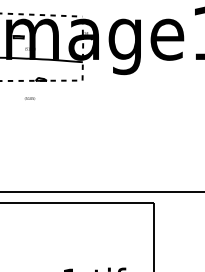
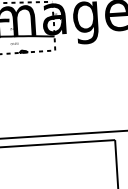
text: (29, 98) -> (14, 43), moved

